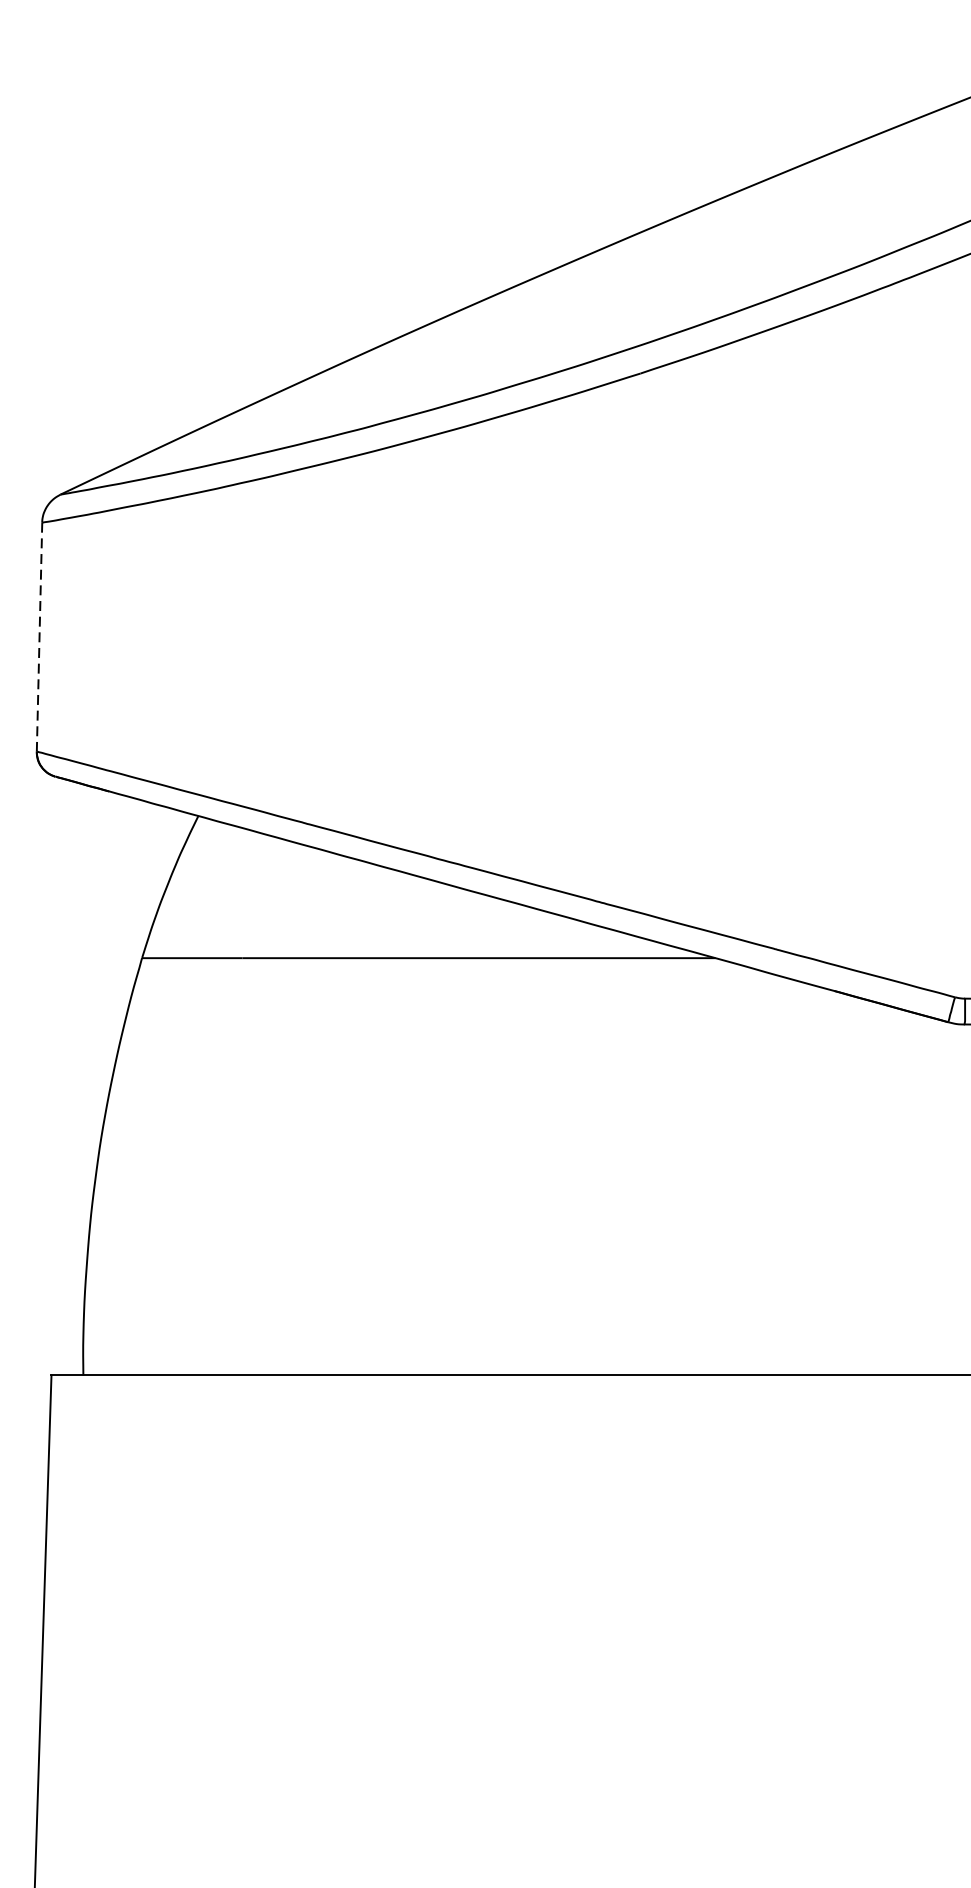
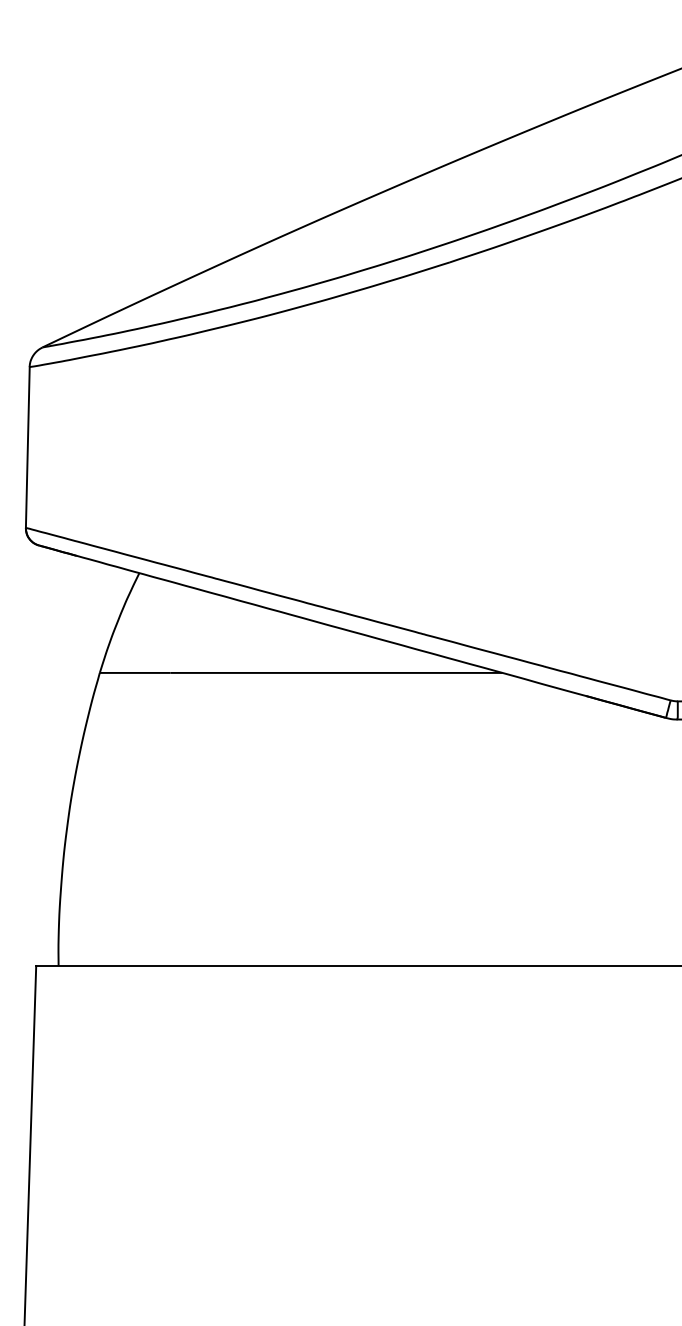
line: (39, 638) -> (27, 448), dashed -> solid

